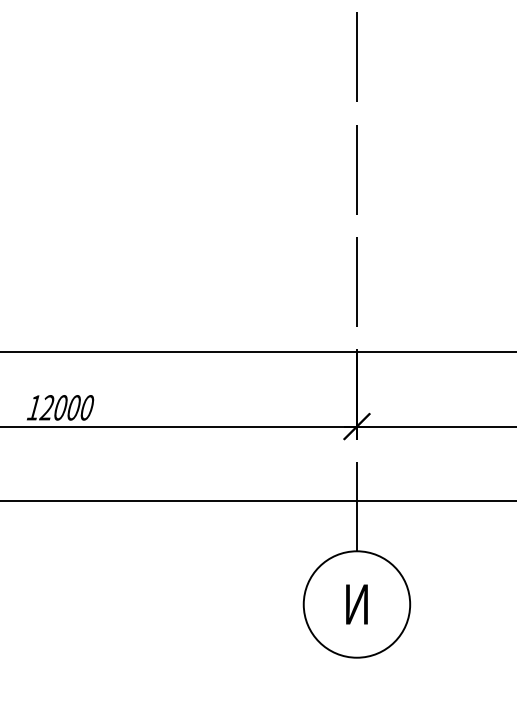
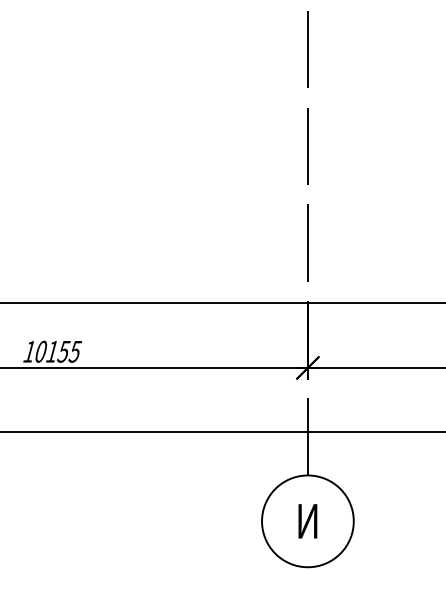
text: (67, 407) -> (58, 351), 12000 -> 10155

